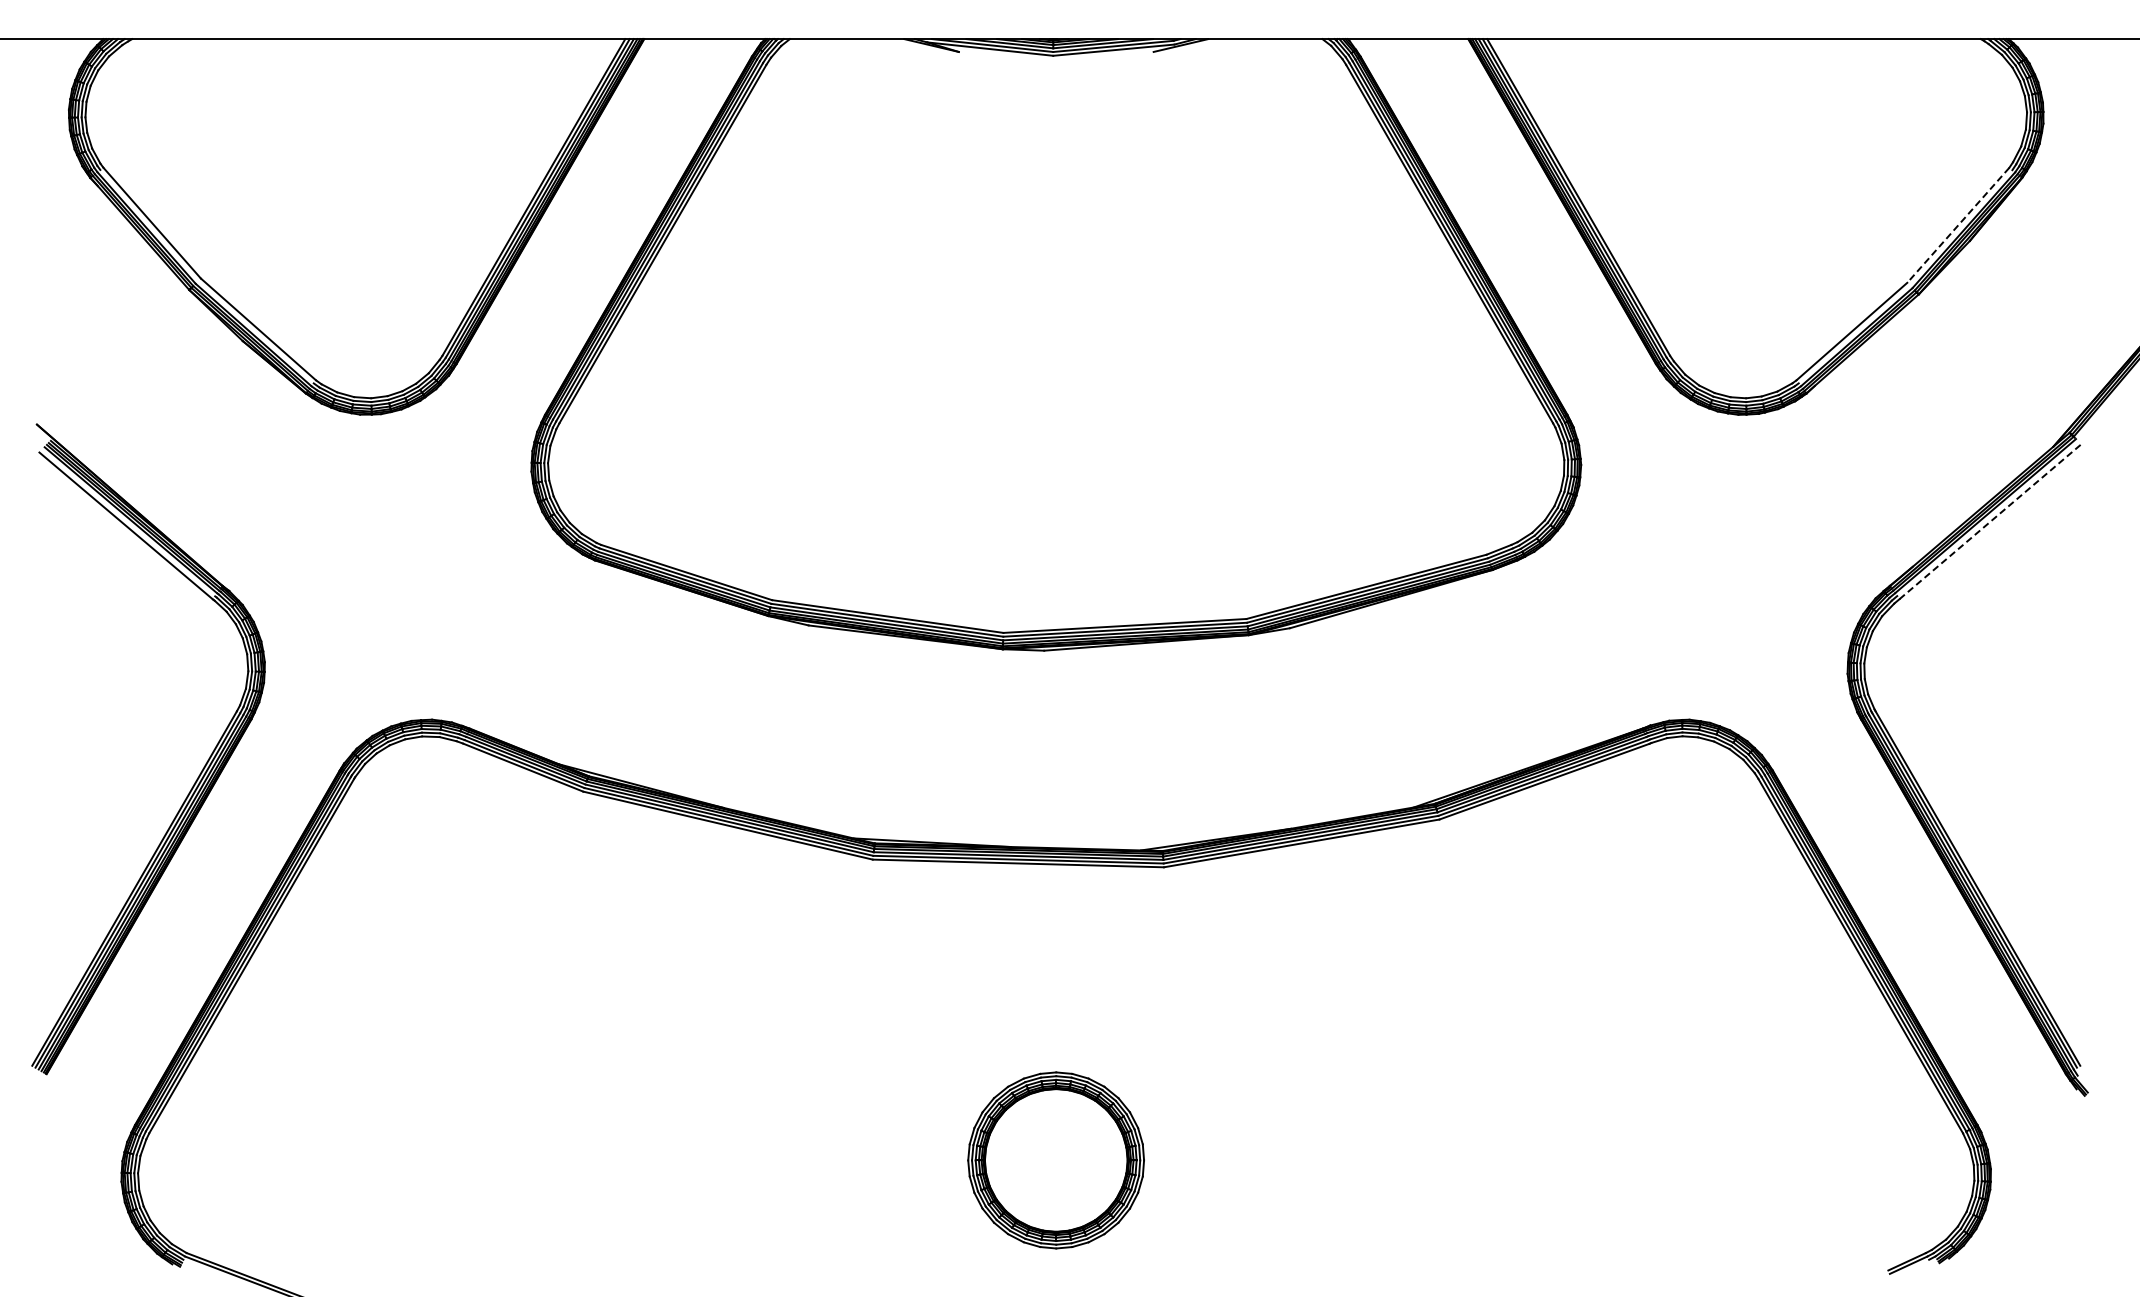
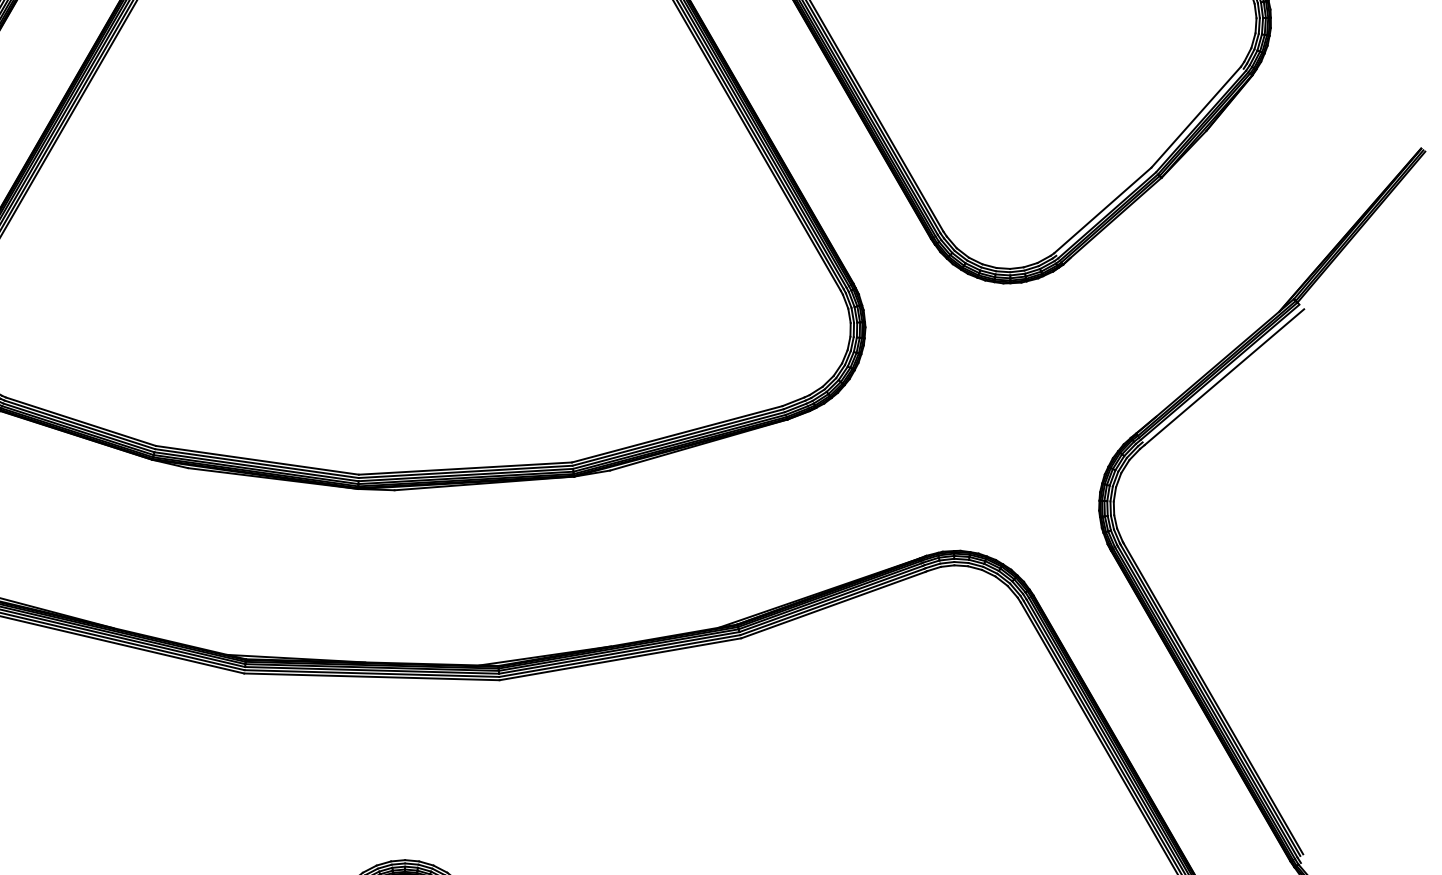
line: (1958, 225) -> (1196, 117), dashed -> solid
line: (1990, 521) -> (1224, 376), dashed -> solid

